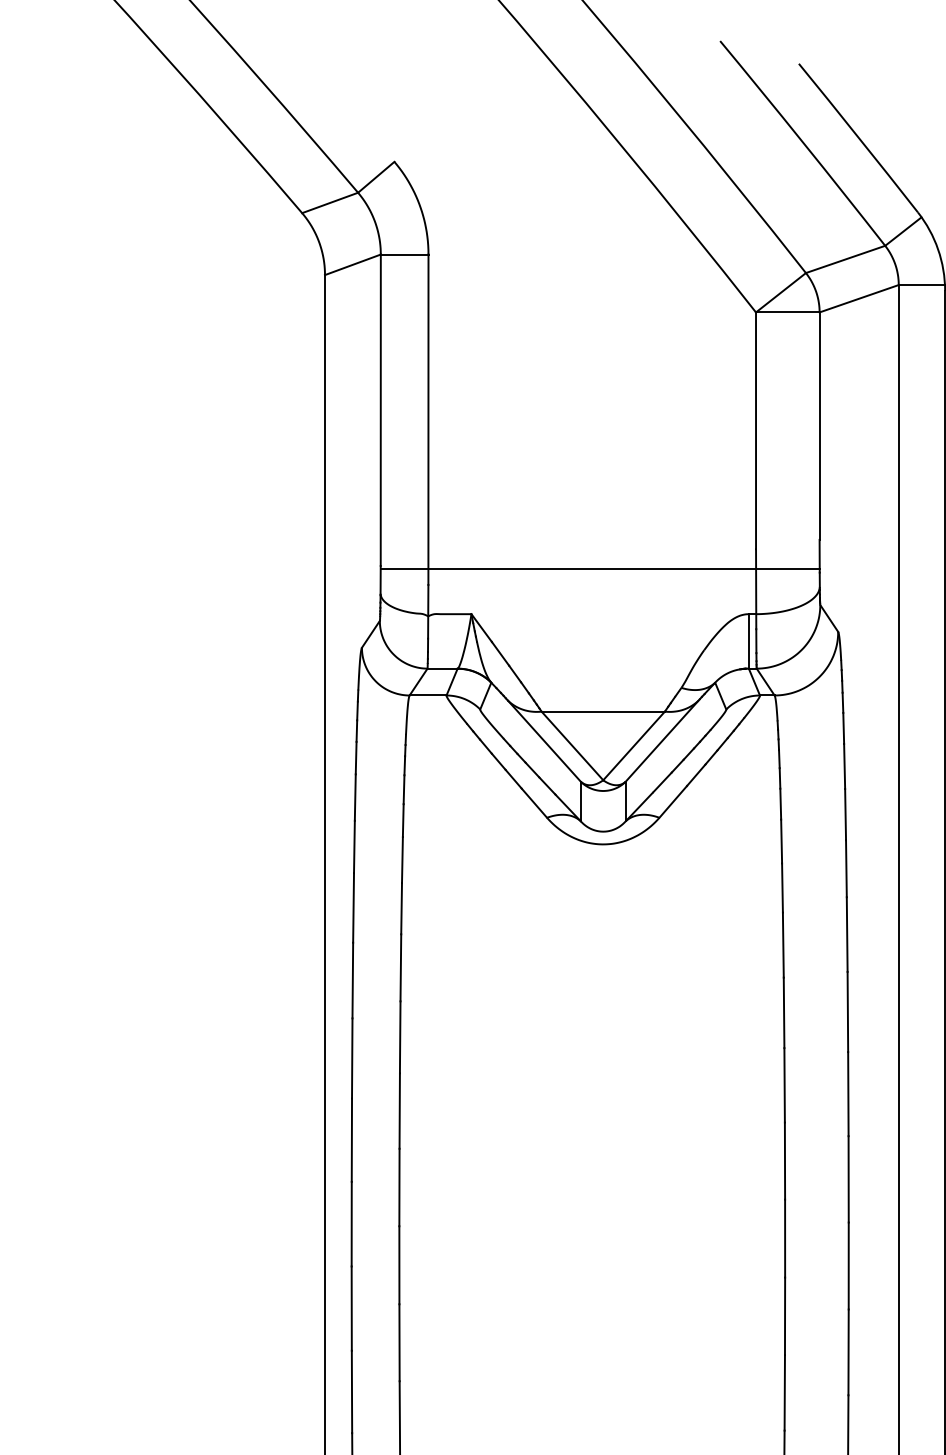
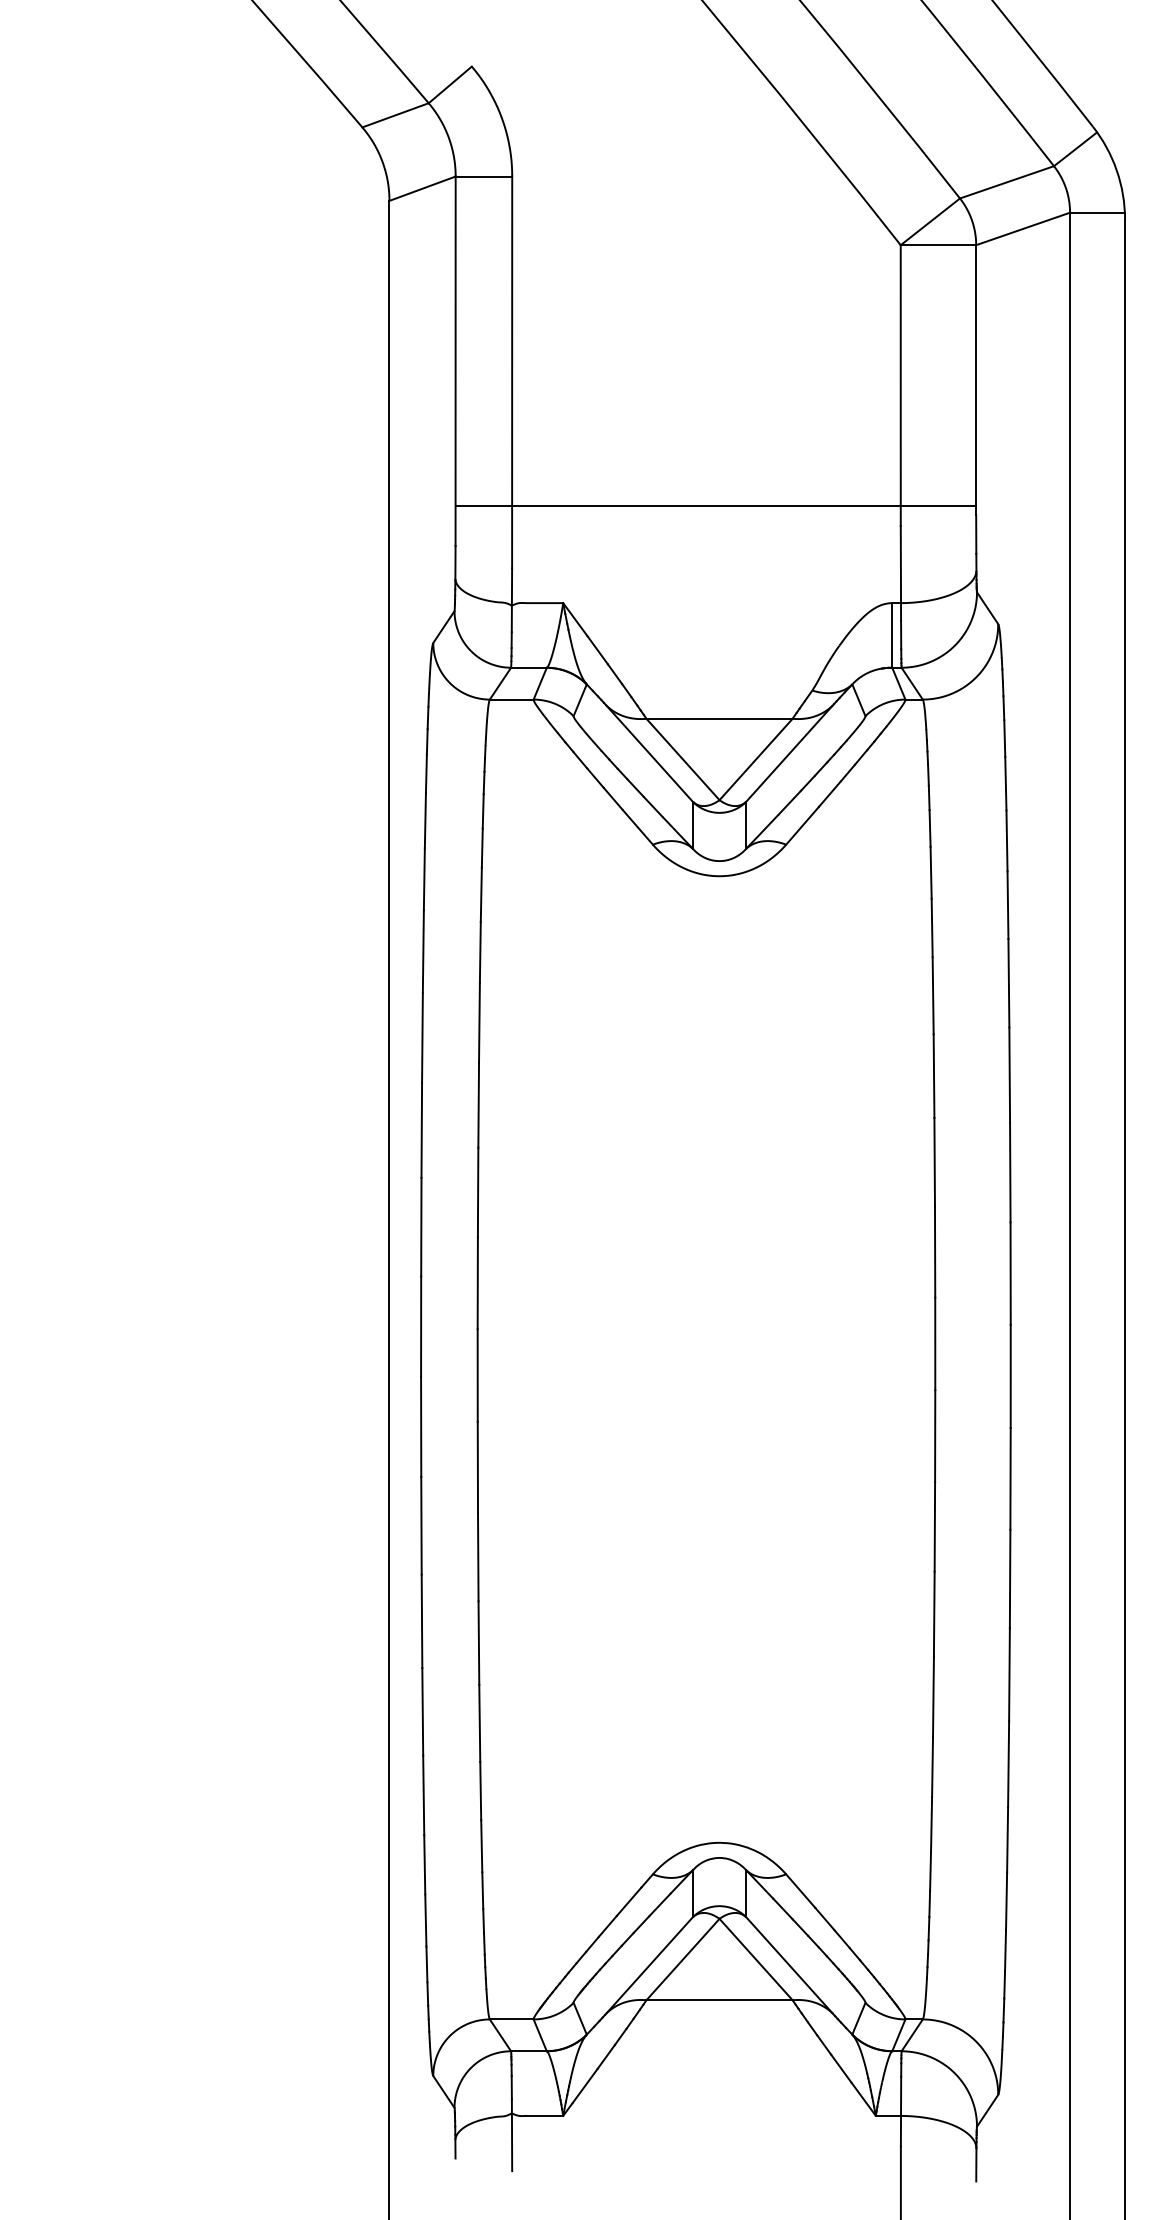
line: (599, 569) -> (715, 506), moved

